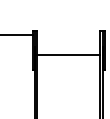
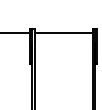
line: (68, 55) -> (63, 32), moved

